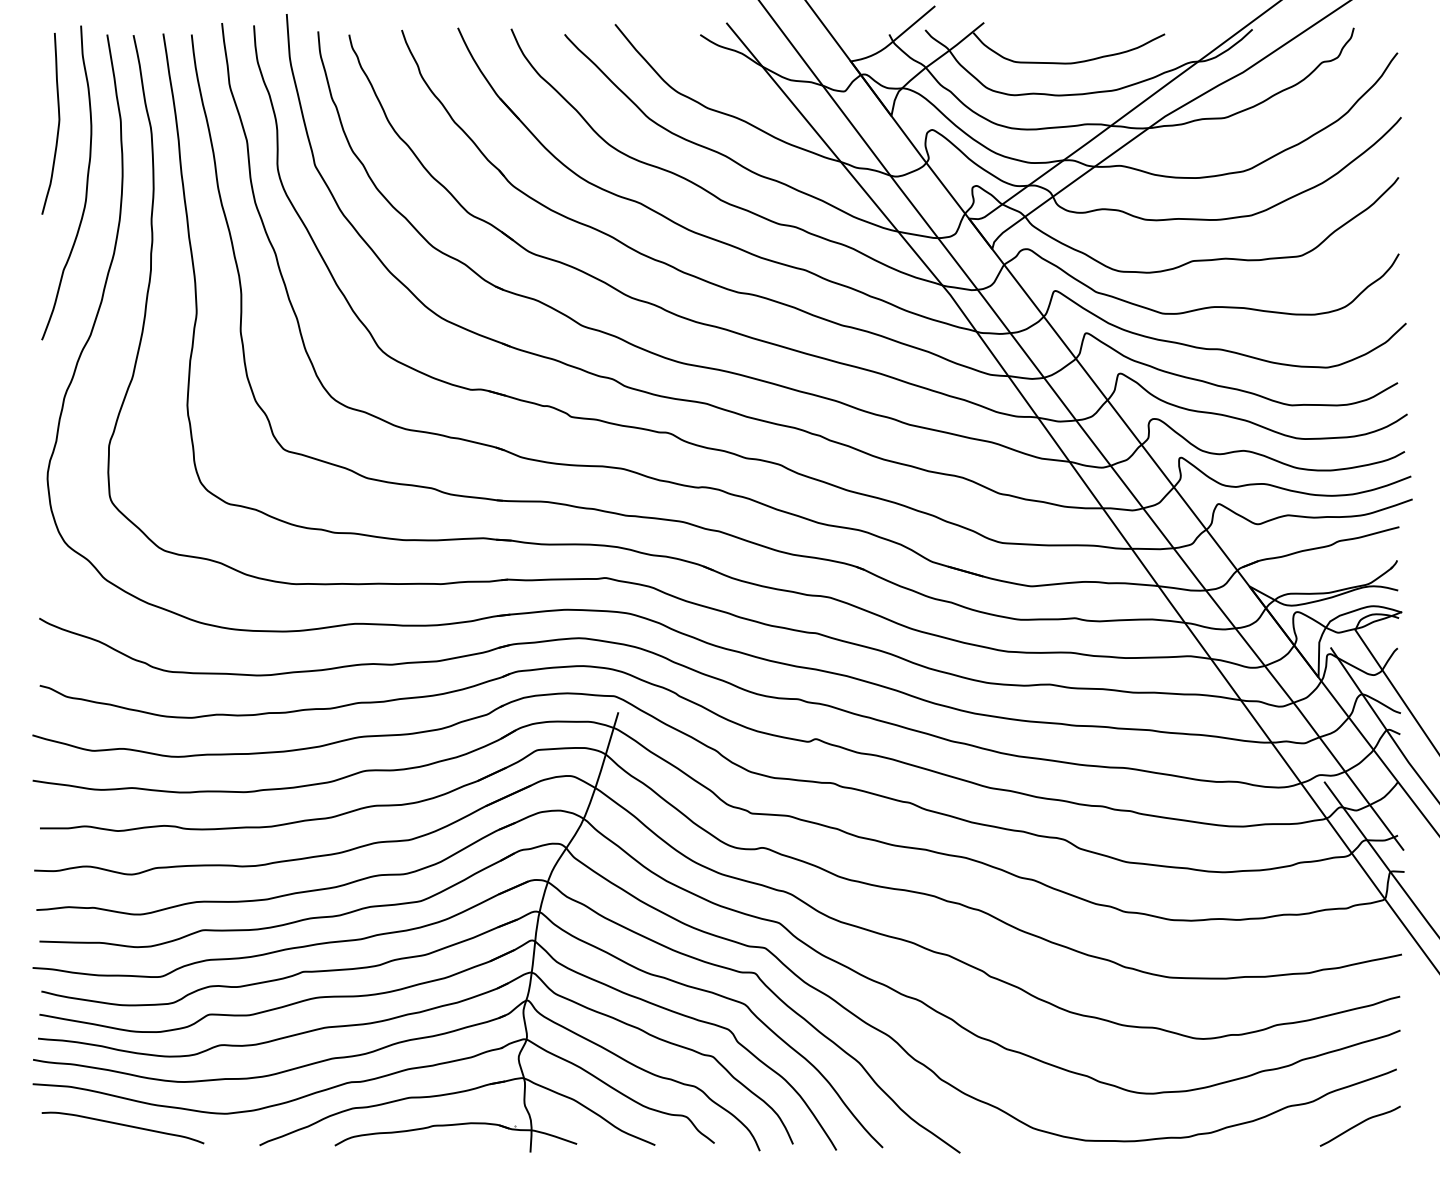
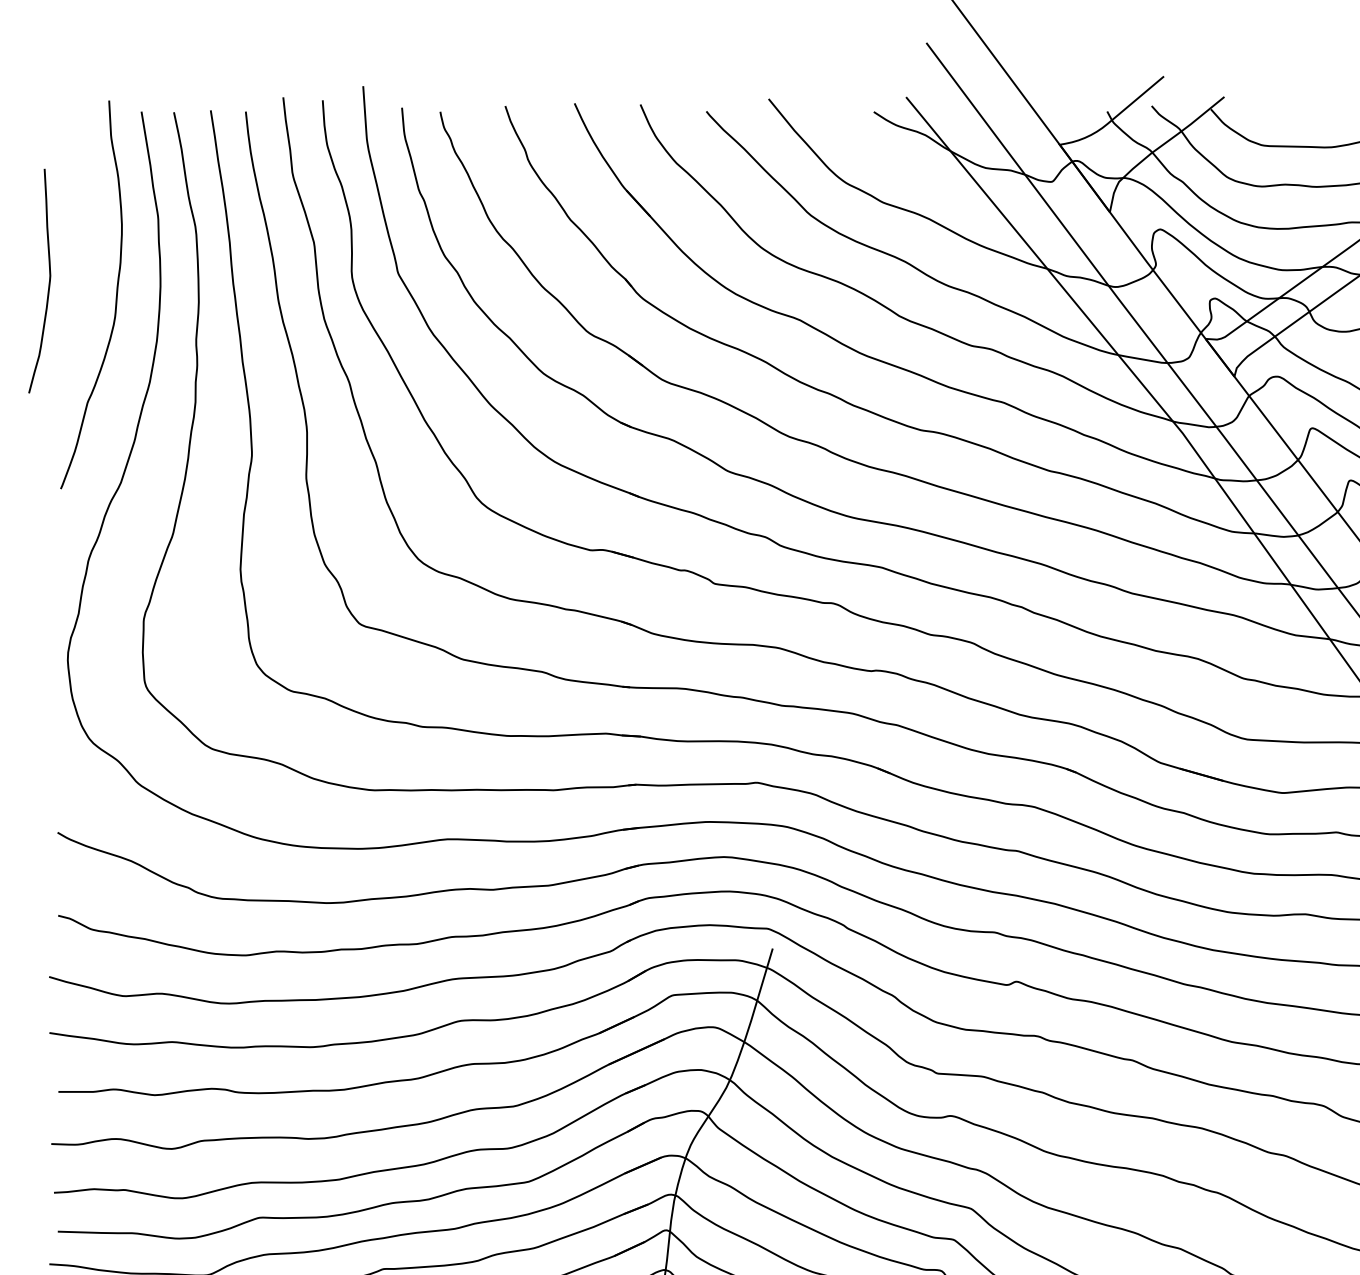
curve: (57, 126) -> (47, 284), moved

